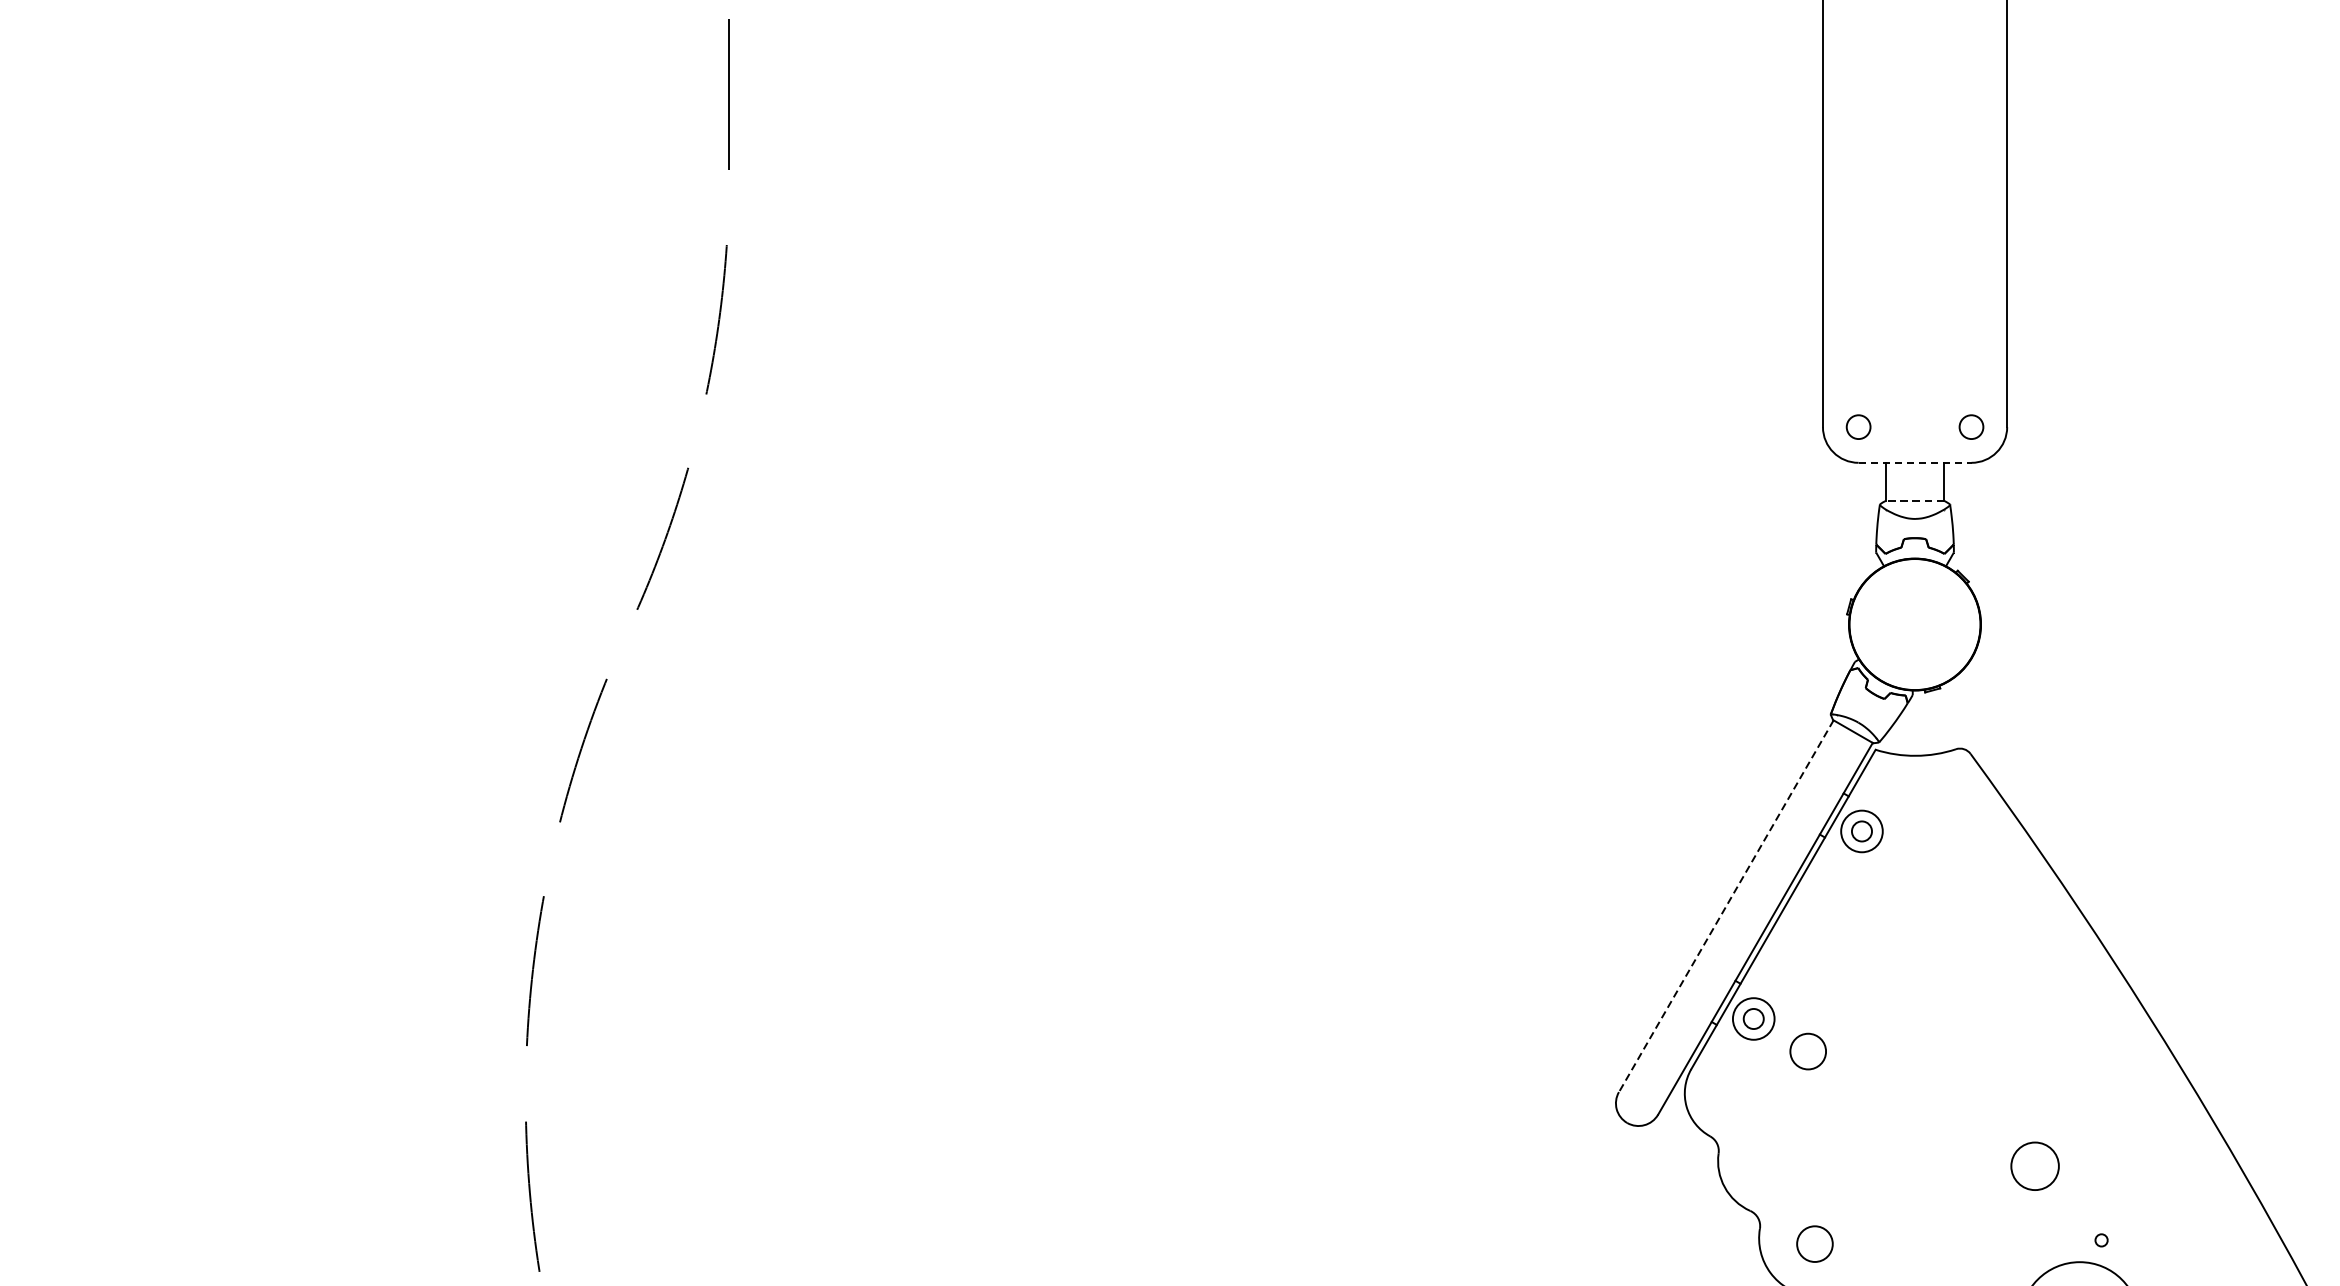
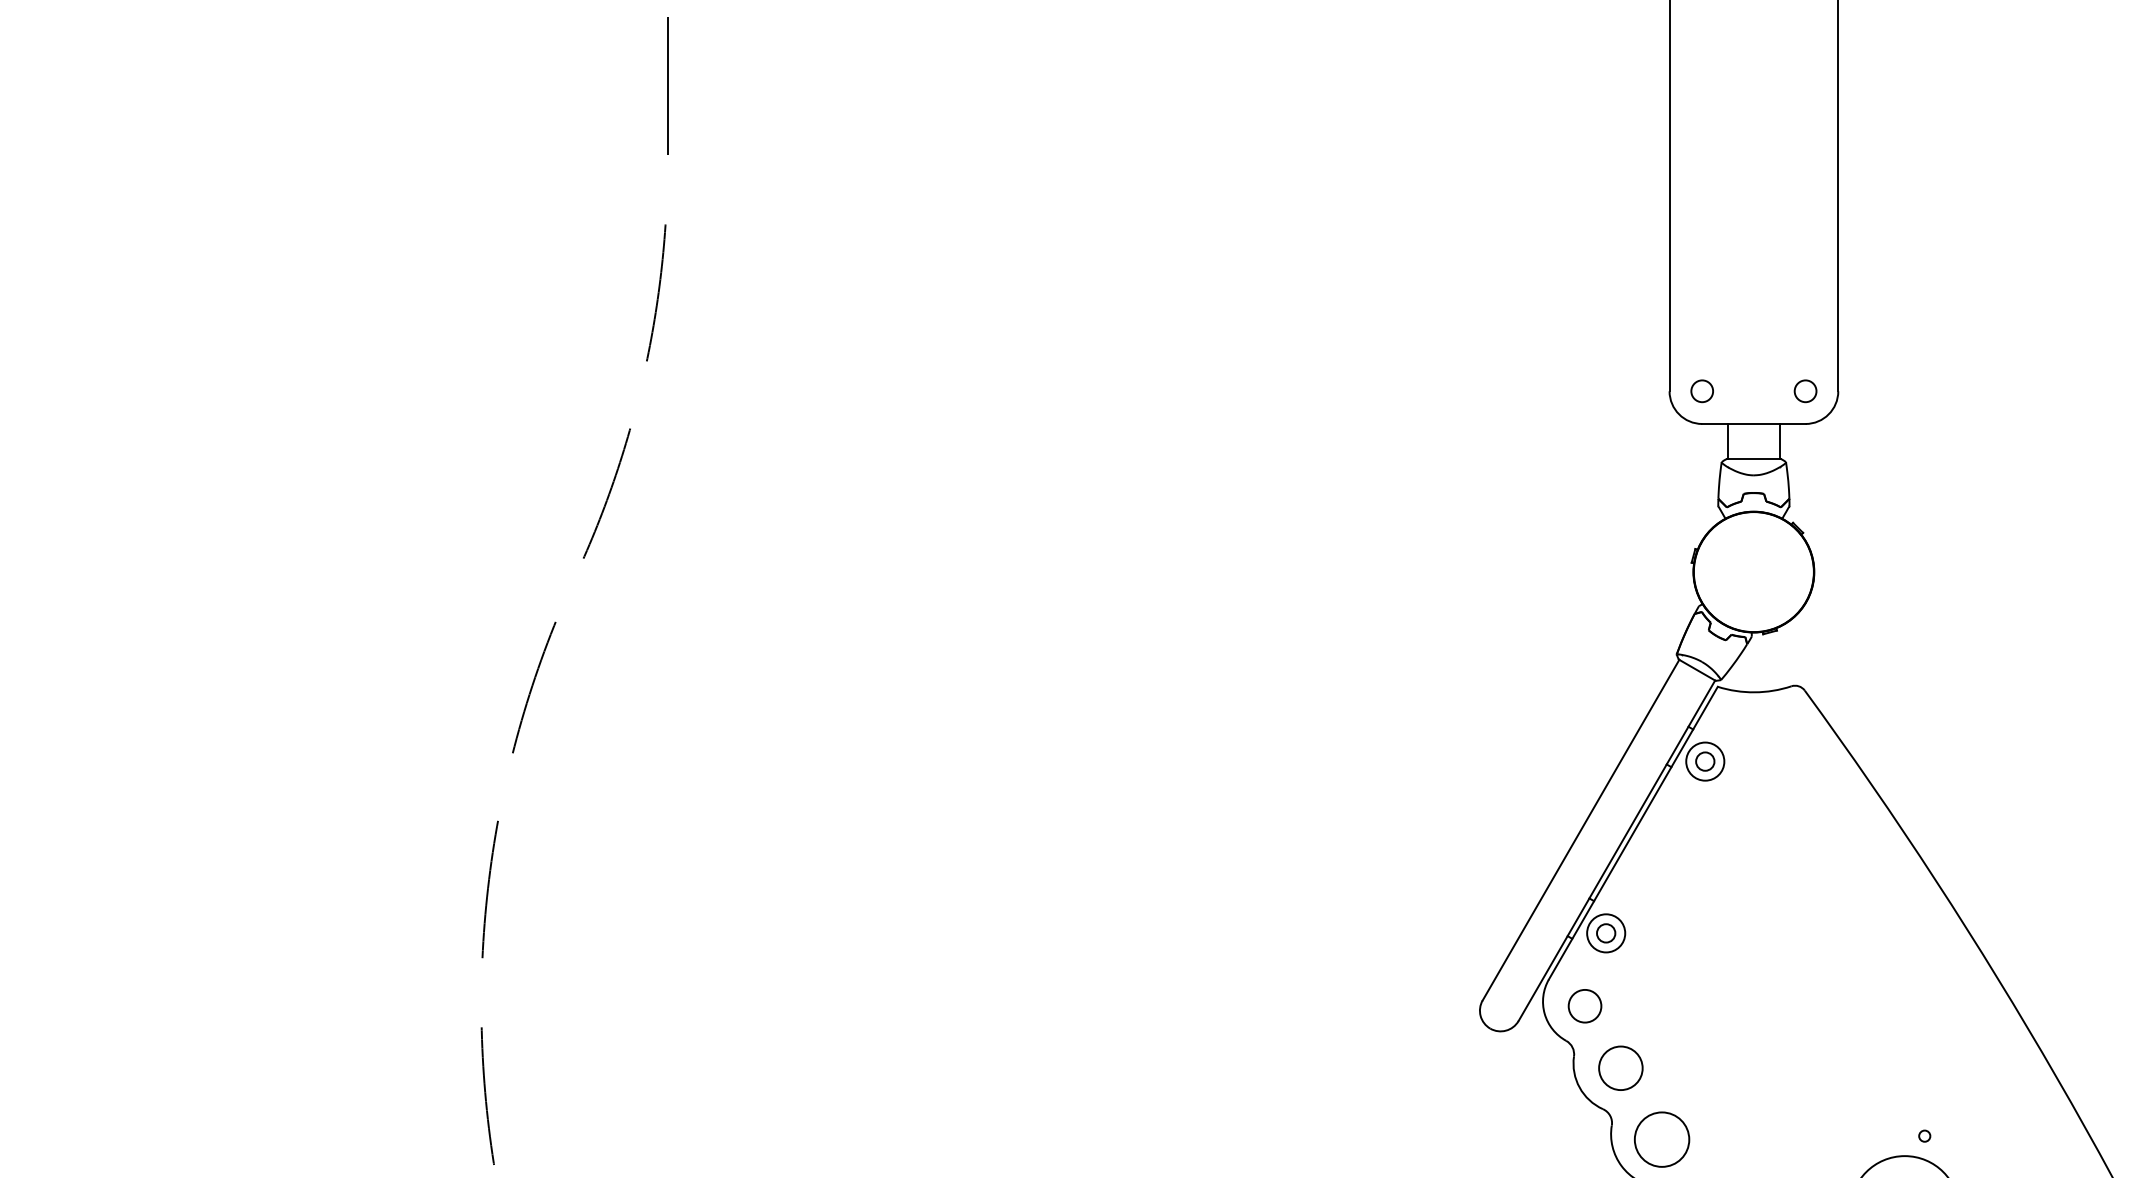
line: (1914, 462) -> (1753, 423), dashed -> solid
line: (1914, 500) -> (1753, 458), dashed -> solid
line: (1726, 906) -> (1581, 830), dashed -> solid
circle: (1807, 1051) -> (1584, 1006), moved
circle: (2034, 1165) -> (1620, 1067), moved
circle: (1815, 1244) -> (1662, 1139), size x1.67

